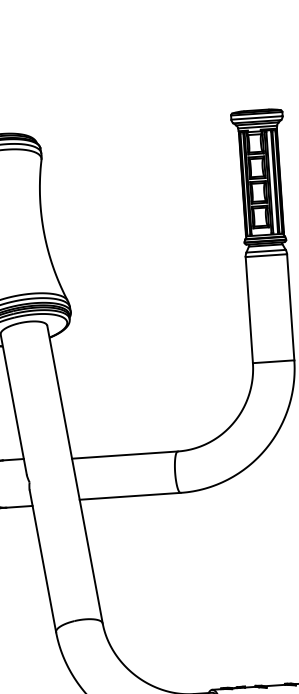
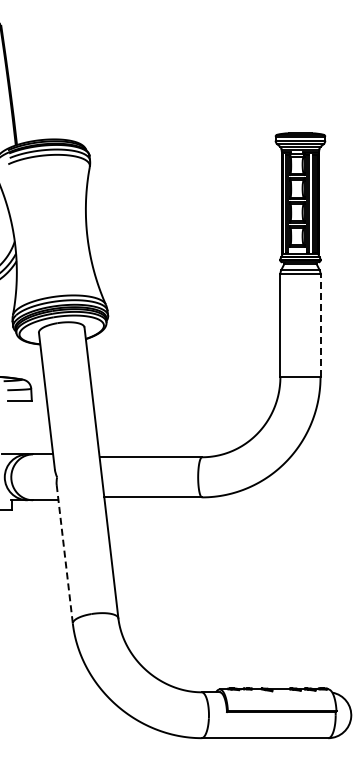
line: (290, 307) -> (320, 325), solid -> dashed
line: (42, 561) -> (64, 554), solid -> dashed

